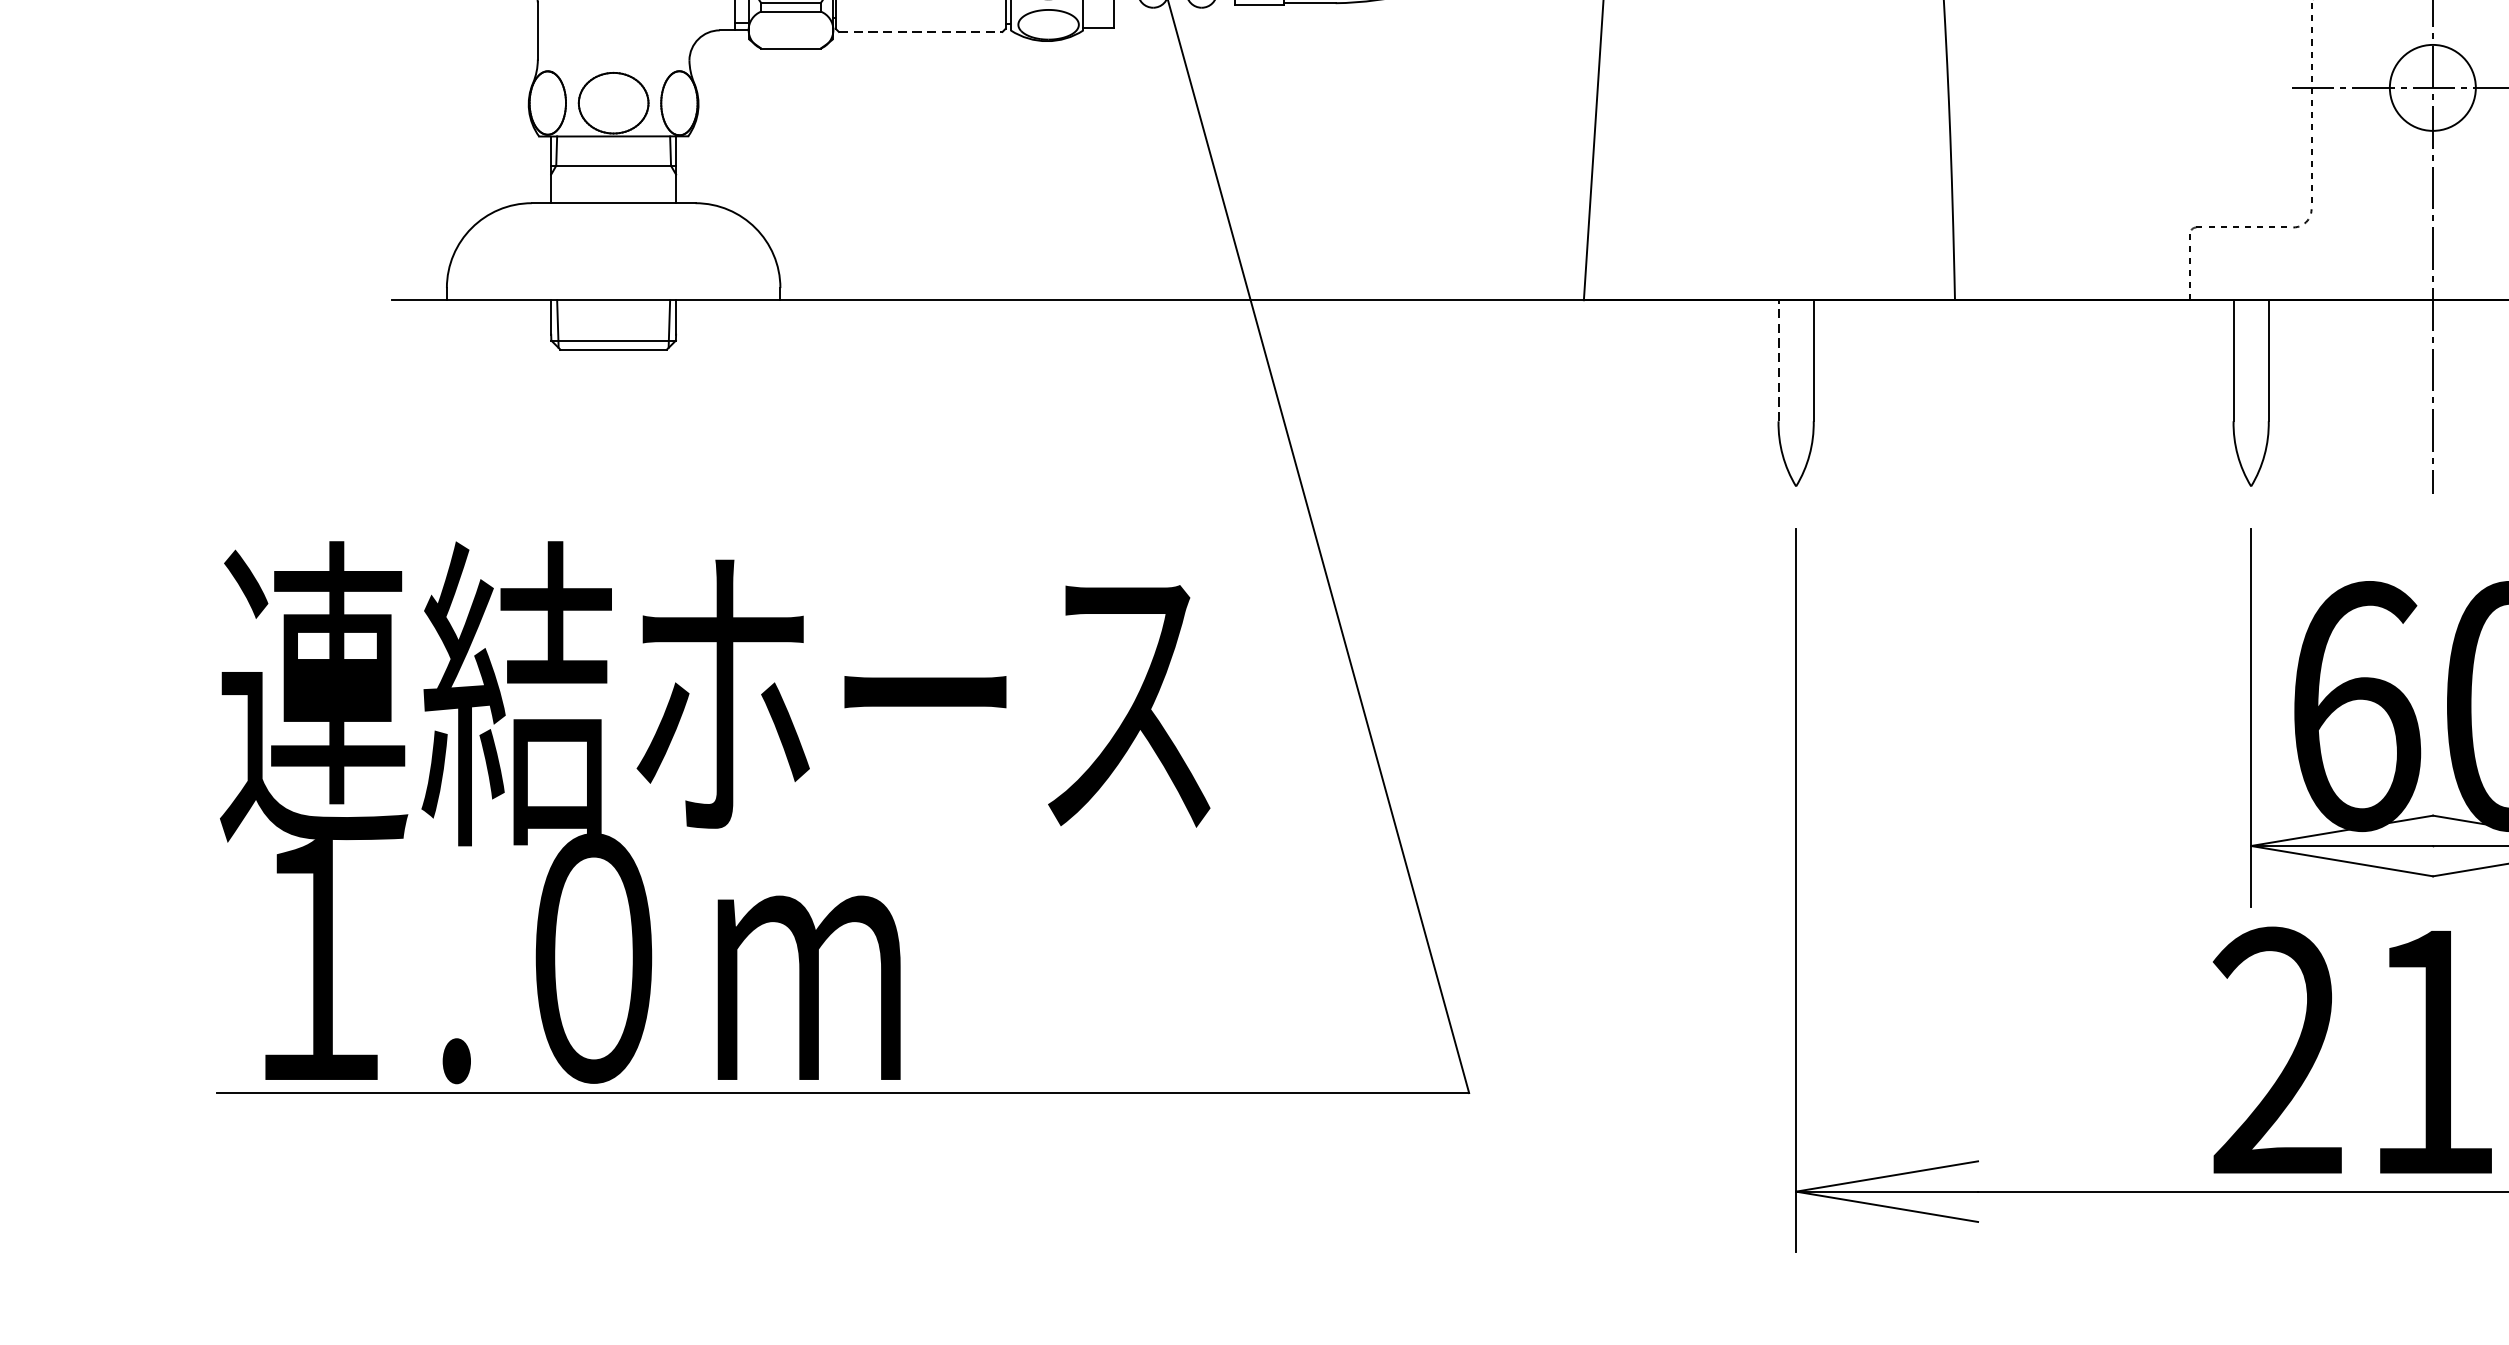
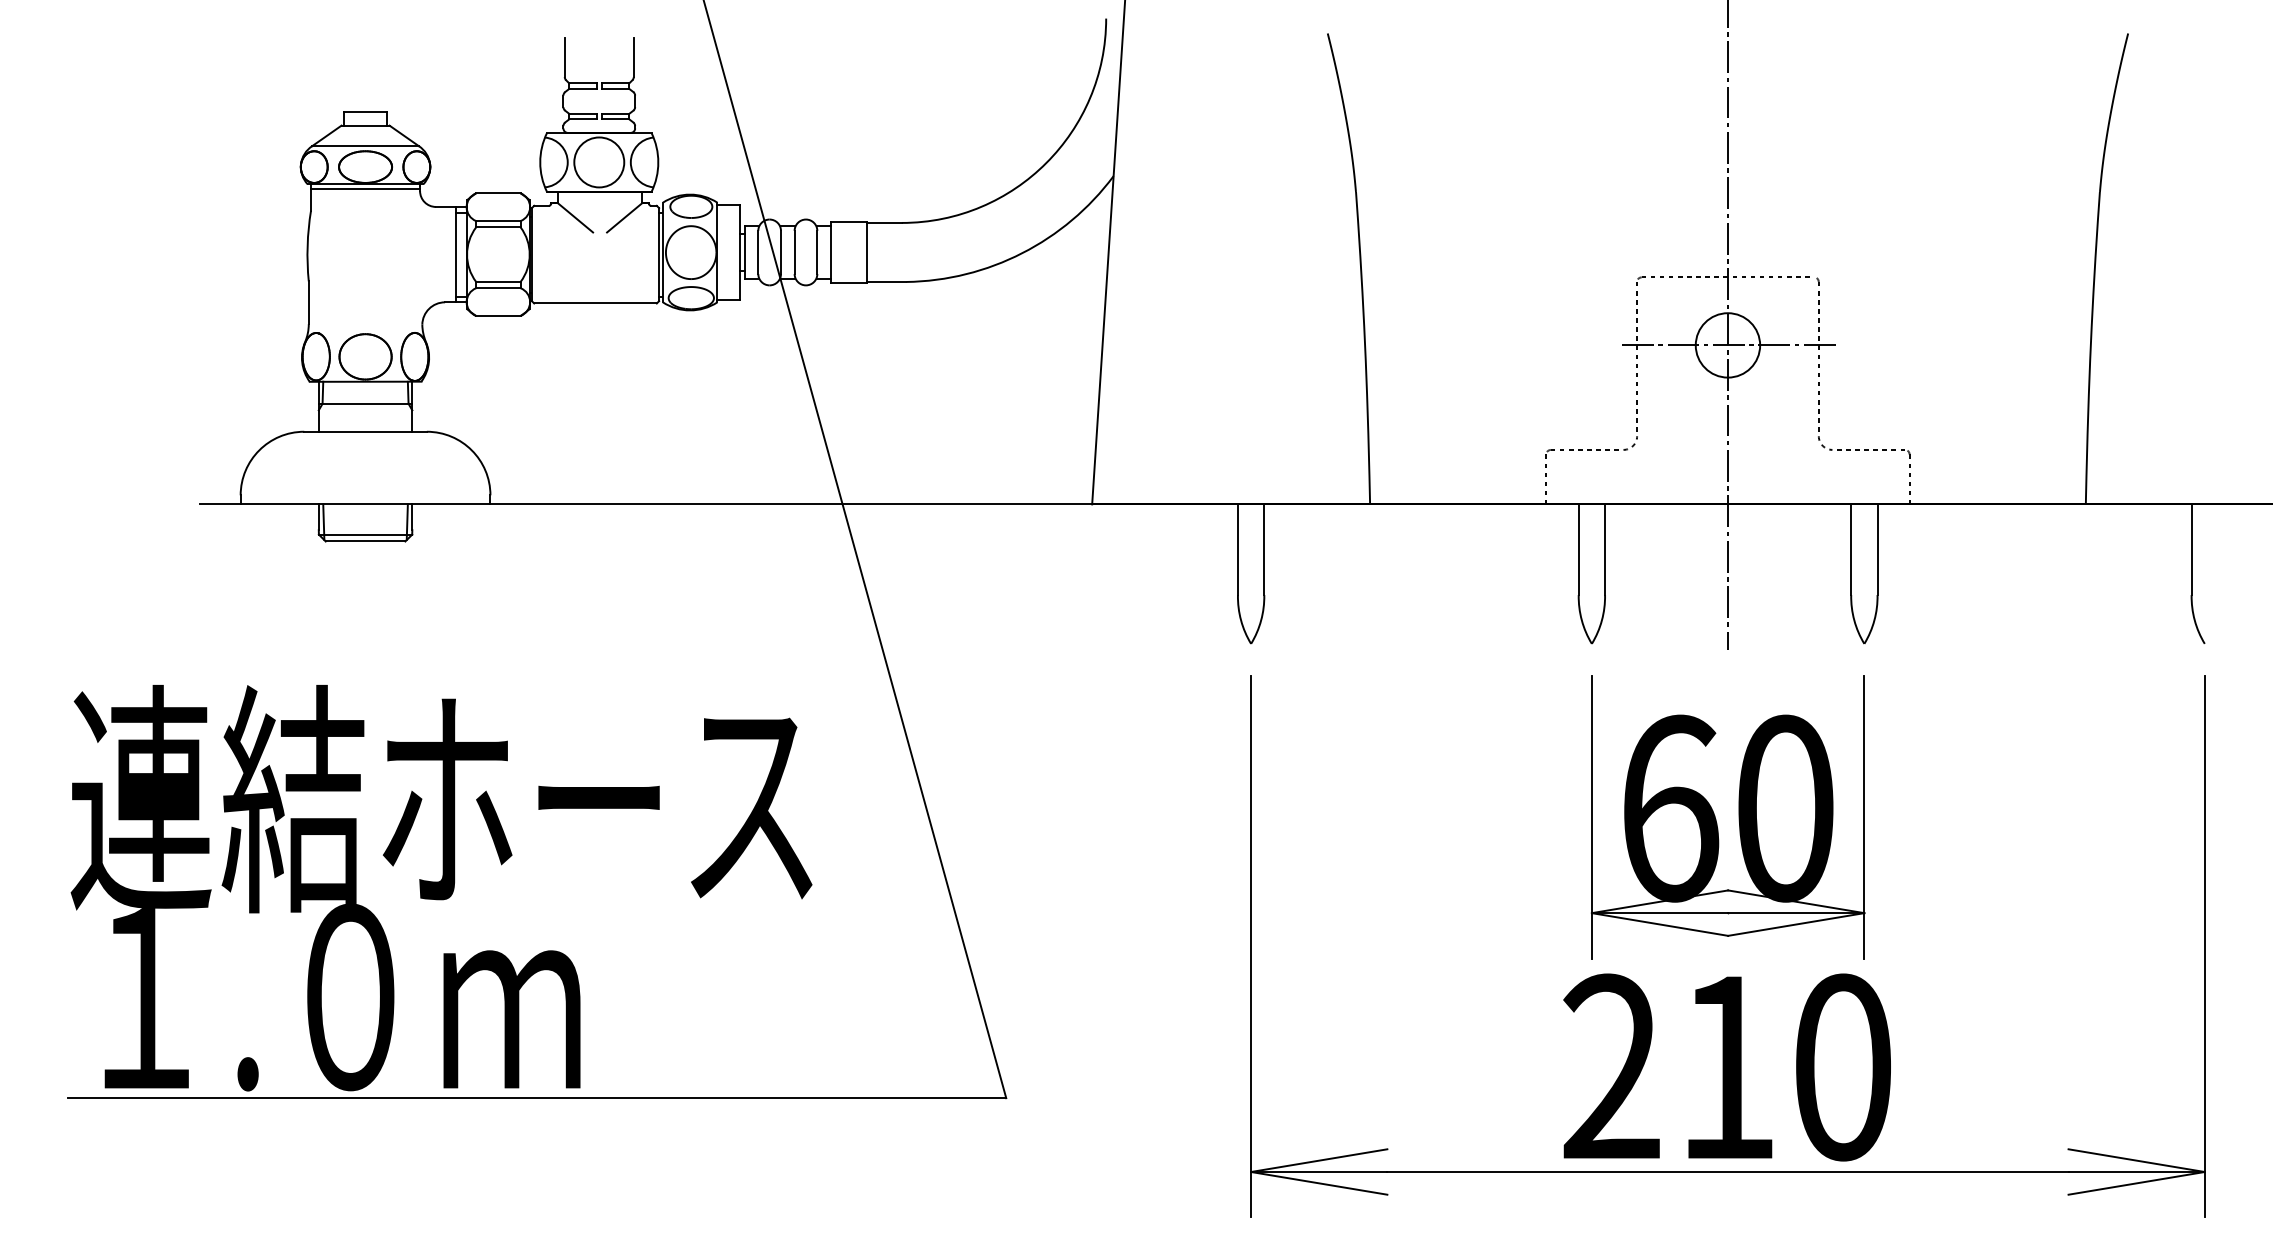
line: (922, 31) -> (596, 303), dashed -> solid
line: (1777, 360) -> (1237, 549), dashed -> solid

